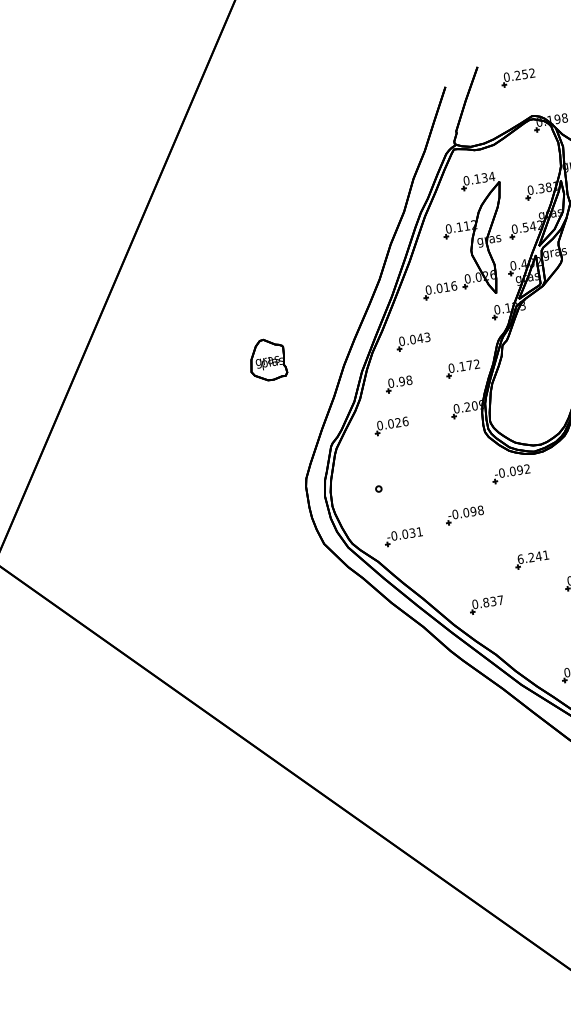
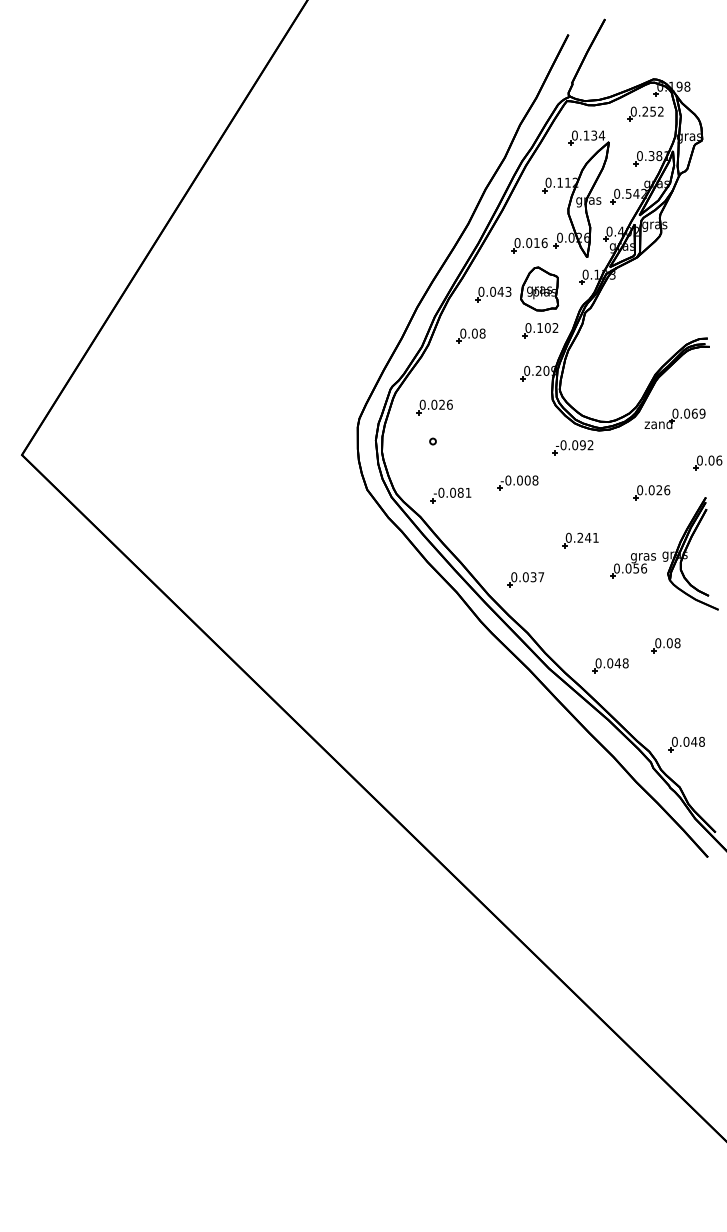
part: (518, 77) -> (645, 113), moved
part: (267, 359) -> (539, 288), moved
text: (469, 365) -> (547, 328), 0.172 -> 0.102
text: (401, 381) -> (474, 333), 0.98 -> 0.08
part: (391, 426) -> (434, 407), moved
text: (473, 511) -> (527, 480), -0.098 -> -0.008
text: (412, 532) -> (460, 492), -0.031 -> -0.081
text: (520, 558) -> (568, 537), 6.241 -> 0.241
text: (485, 601) -> (525, 576), 0.837 -> 0.037

